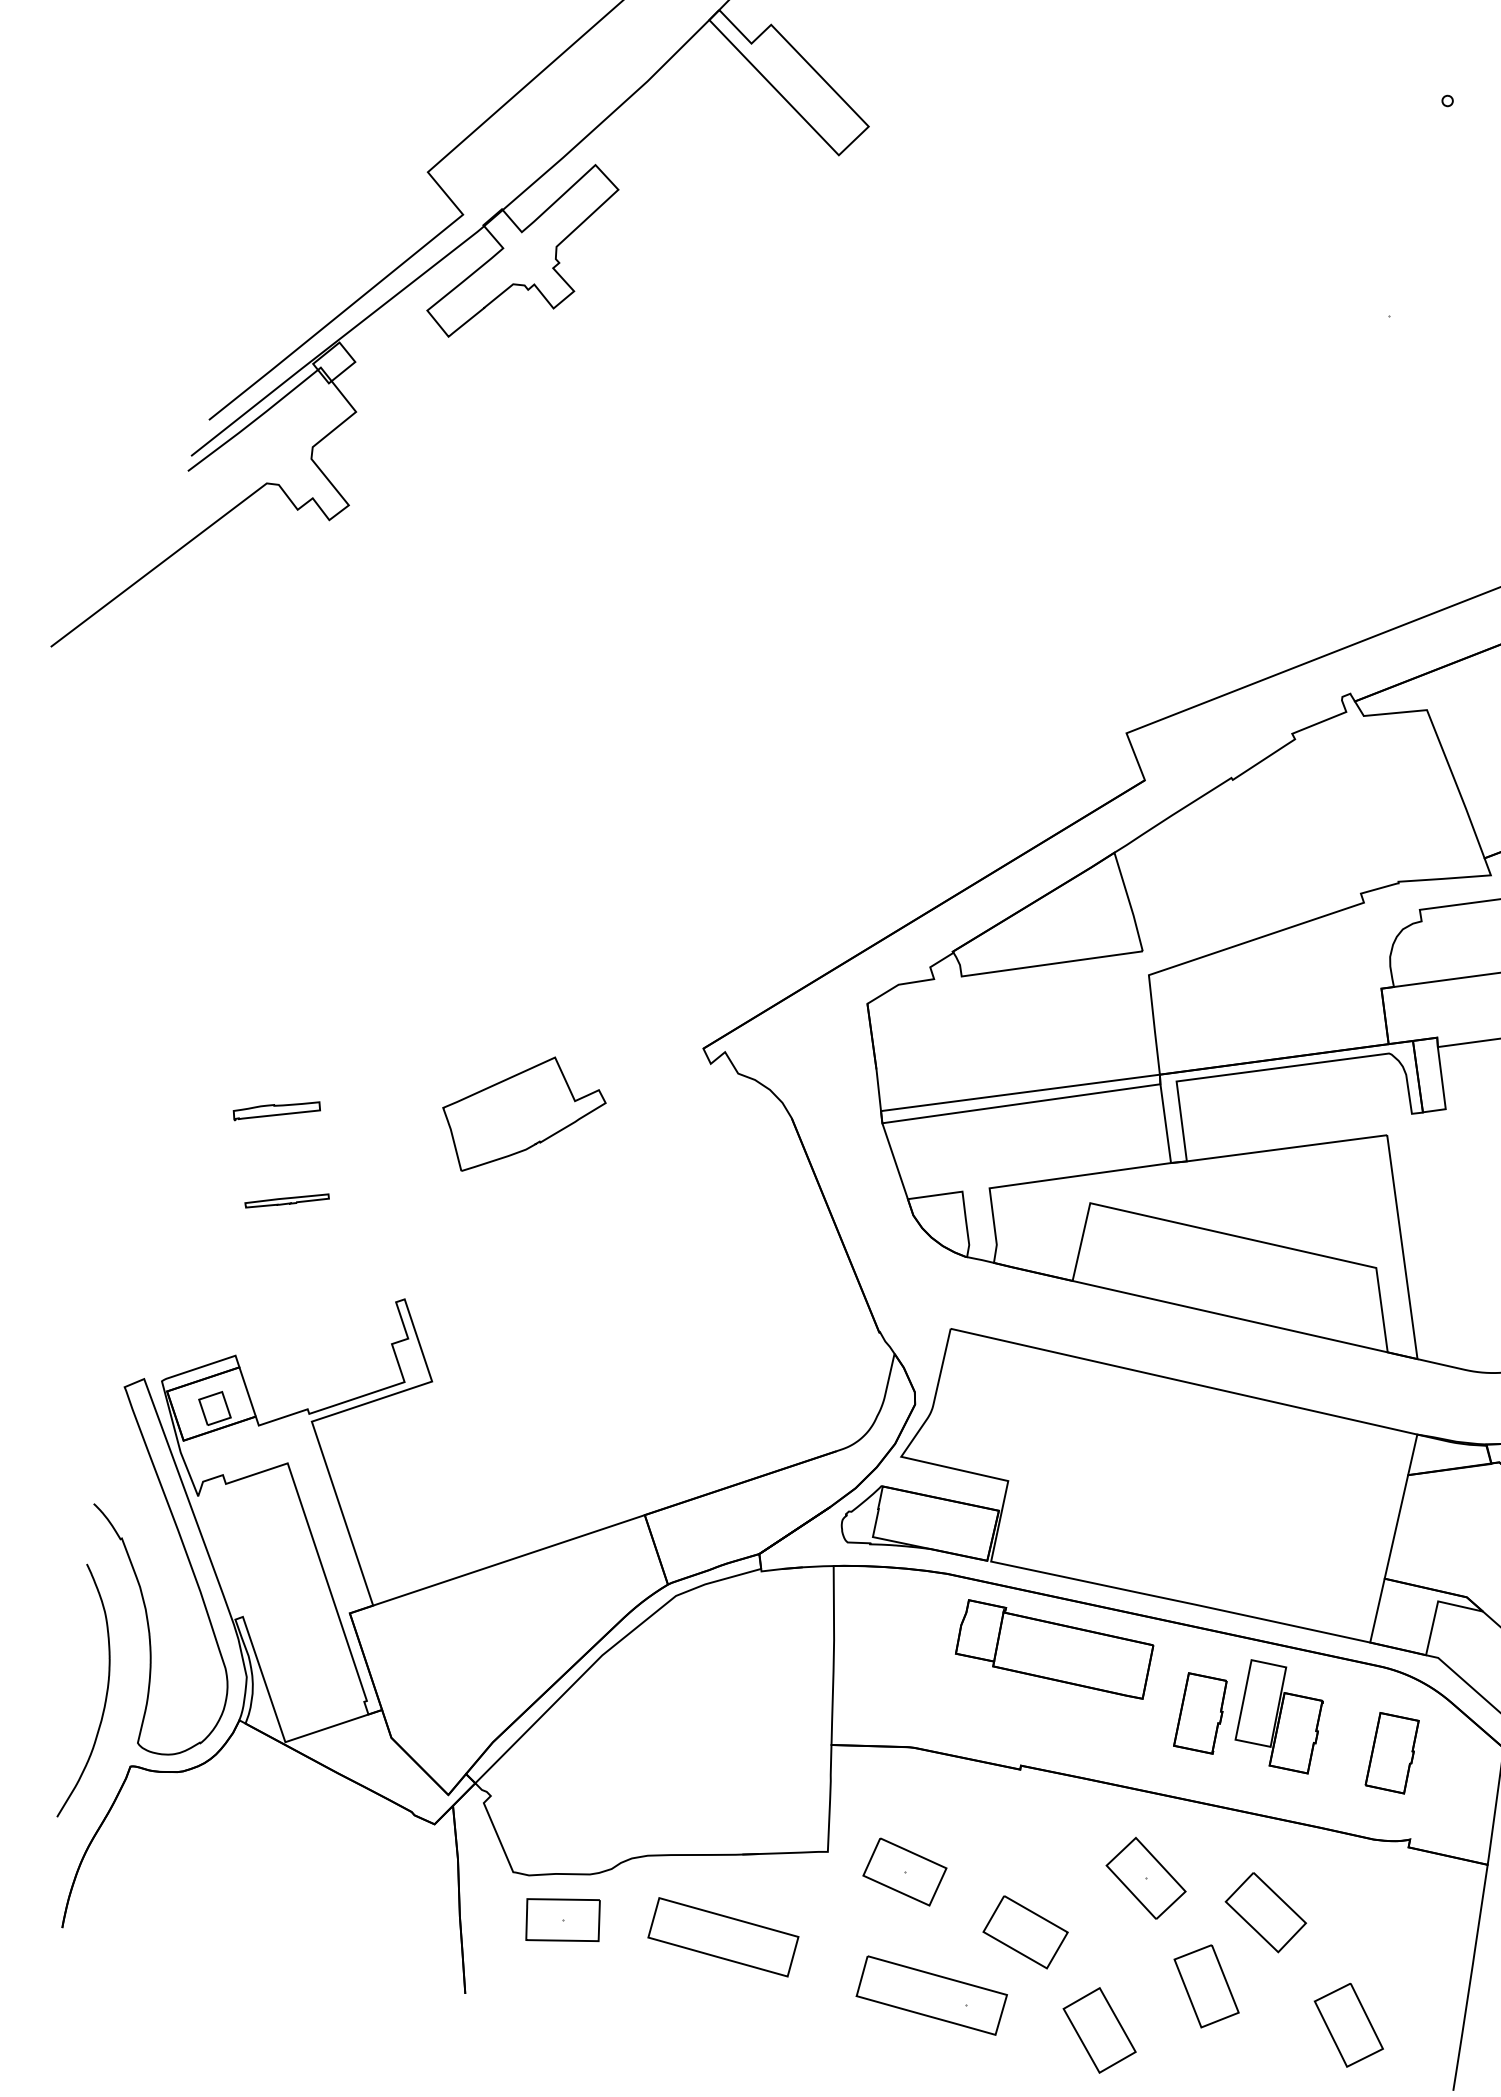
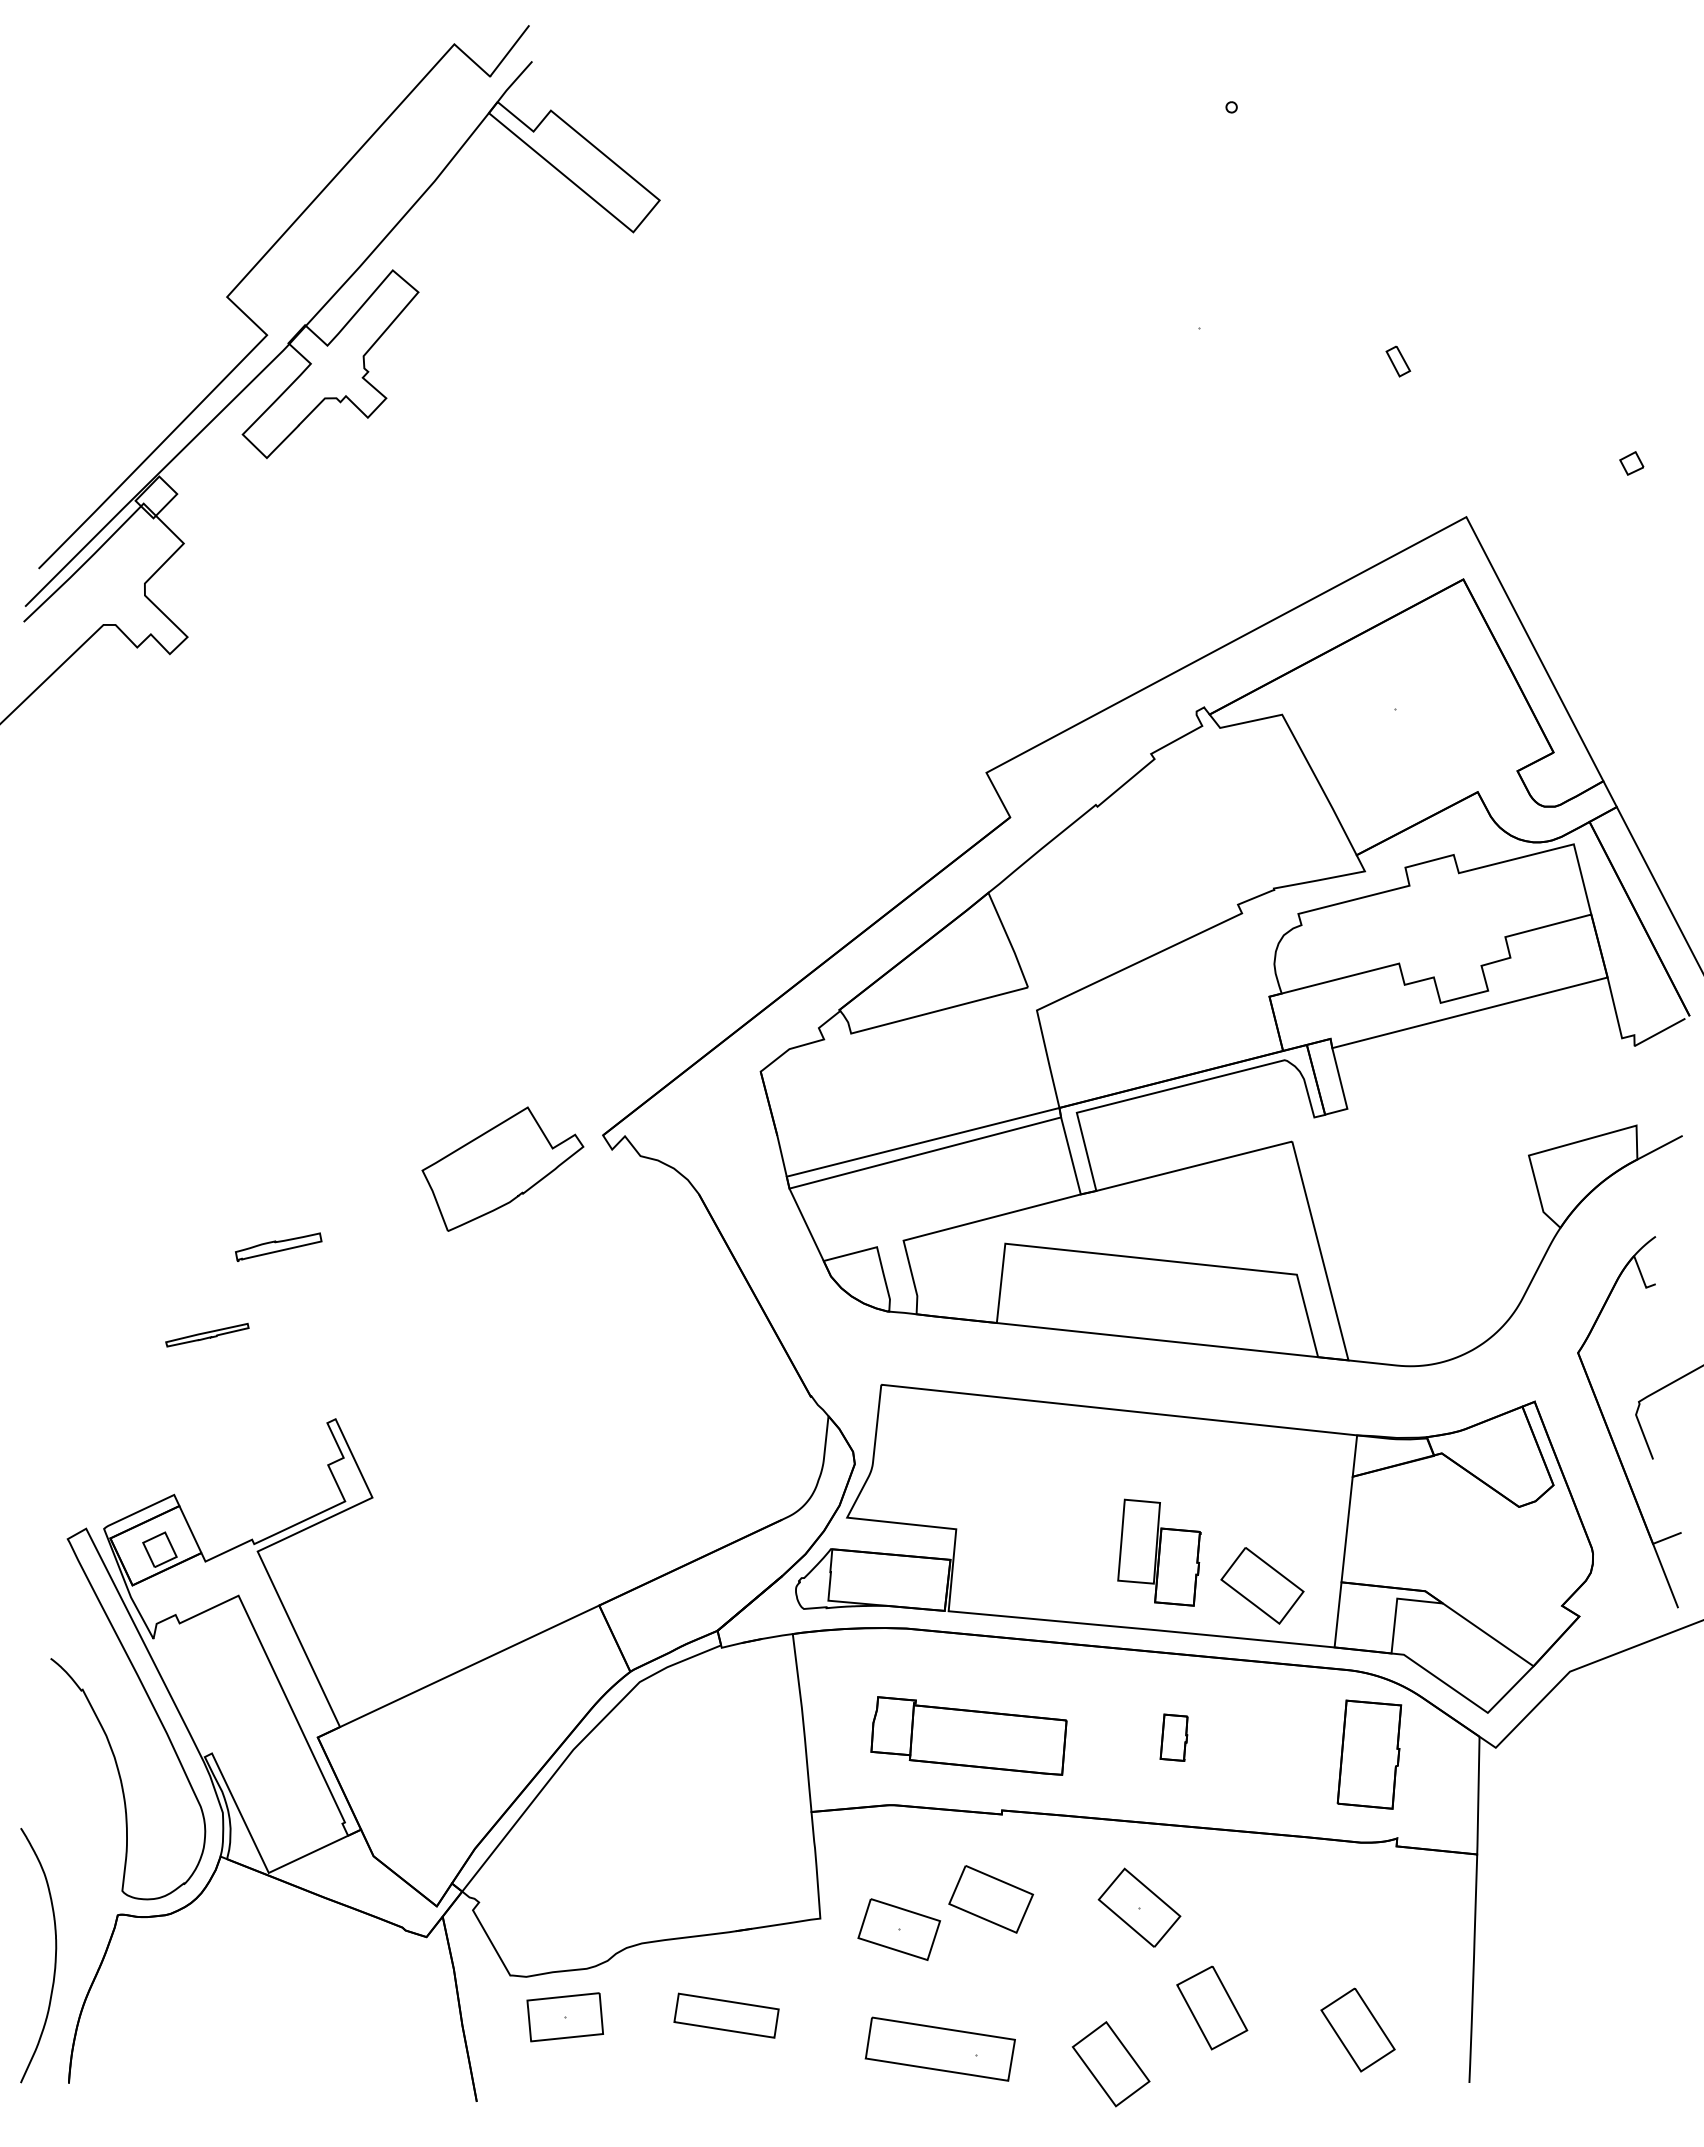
part: (276, 1110) -> (278, 1246), moved
part: (522, 1115) -> (502, 1168), moved
part: (1054, 1648) -> (968, 1735), moved
curve: (105, 1697) -> (54, 1958), moved
part: (1199, 1713) -> (1173, 1737), size x0.6
part: (1279, 1716) -> (1159, 1552), moved
part: (1391, 1752) -> (1368, 1754), size x1.4
part: (1265, 1912) -> (1262, 1585), moved
part: (1025, 1932) -> (991, 1899), moved
part: (723, 1937) -> (726, 2015), size x0.7

